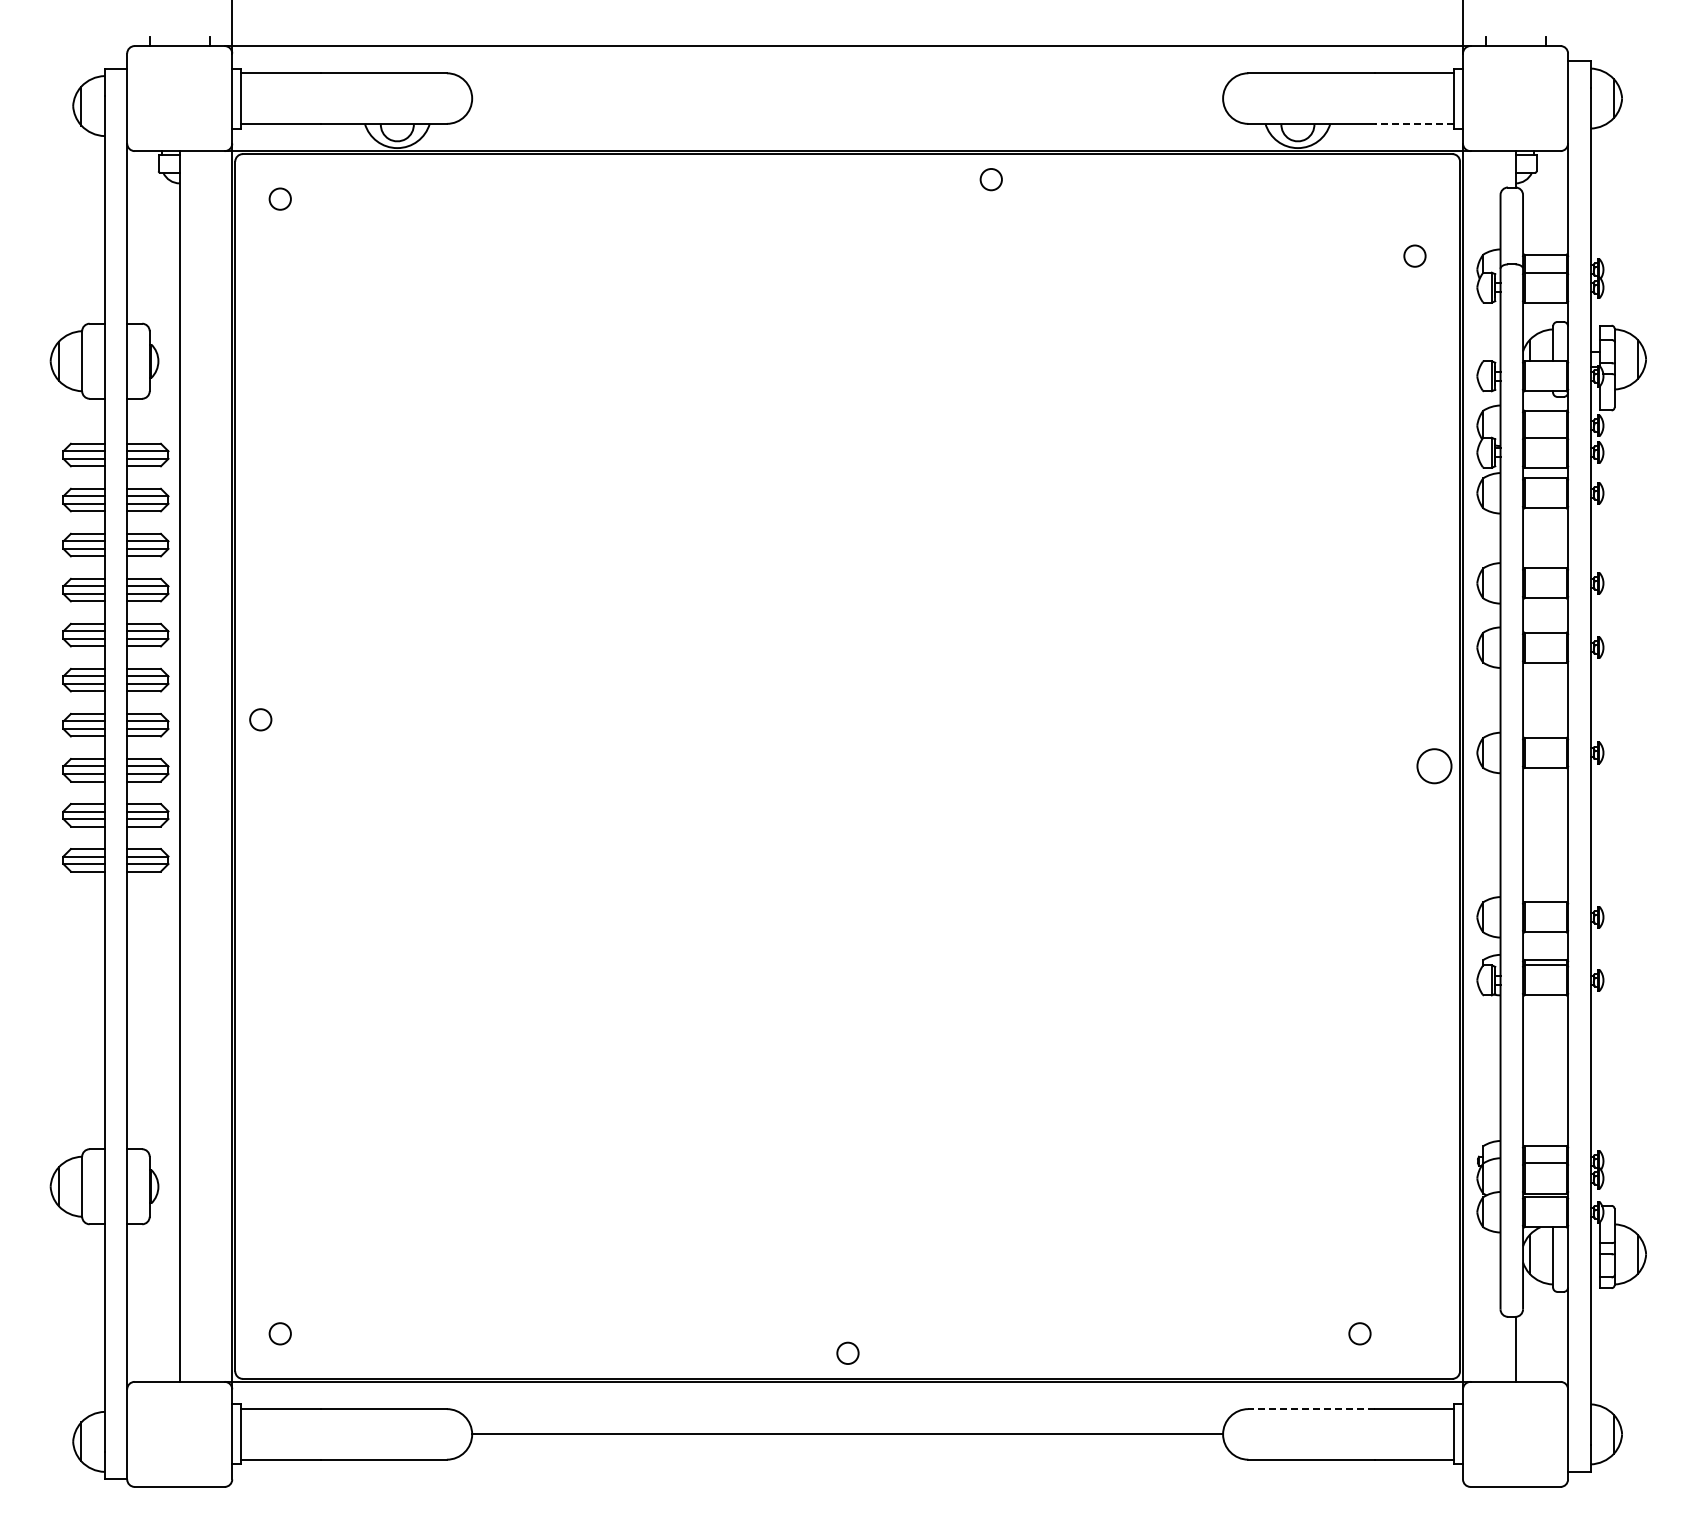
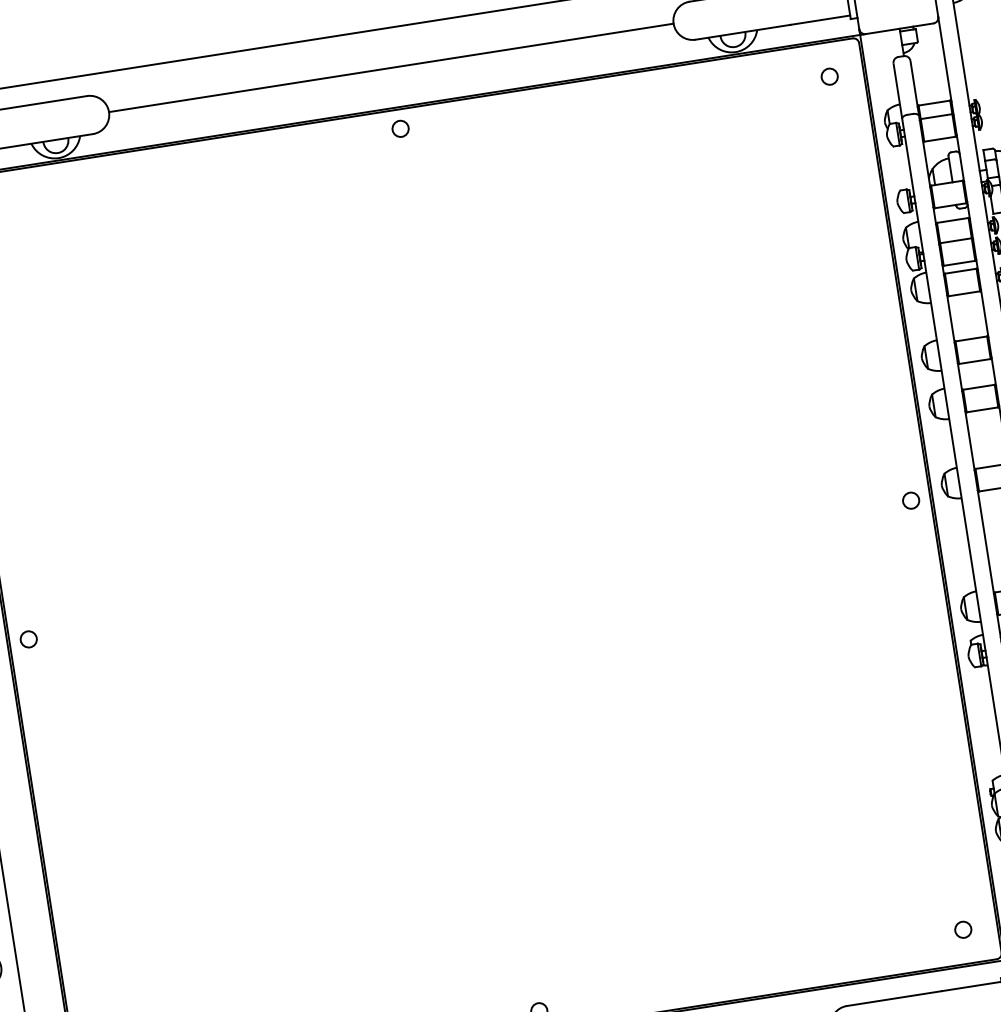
line: (847, 98) -> (391, 67), added
line: (1414, 123) -> (820, 19), dashed -> solid
circle: (990, 179) -> (400, 128), moved
circle: (1414, 255) -> (829, 76), moved
circle: (260, 719) -> (28, 639), moved
circle: (1434, 765) -> (911, 500), size x0.62
circle: (1359, 1333) -> (962, 929), moved
line: (1311, 1409) -> (894, 998), dashed -> solid

